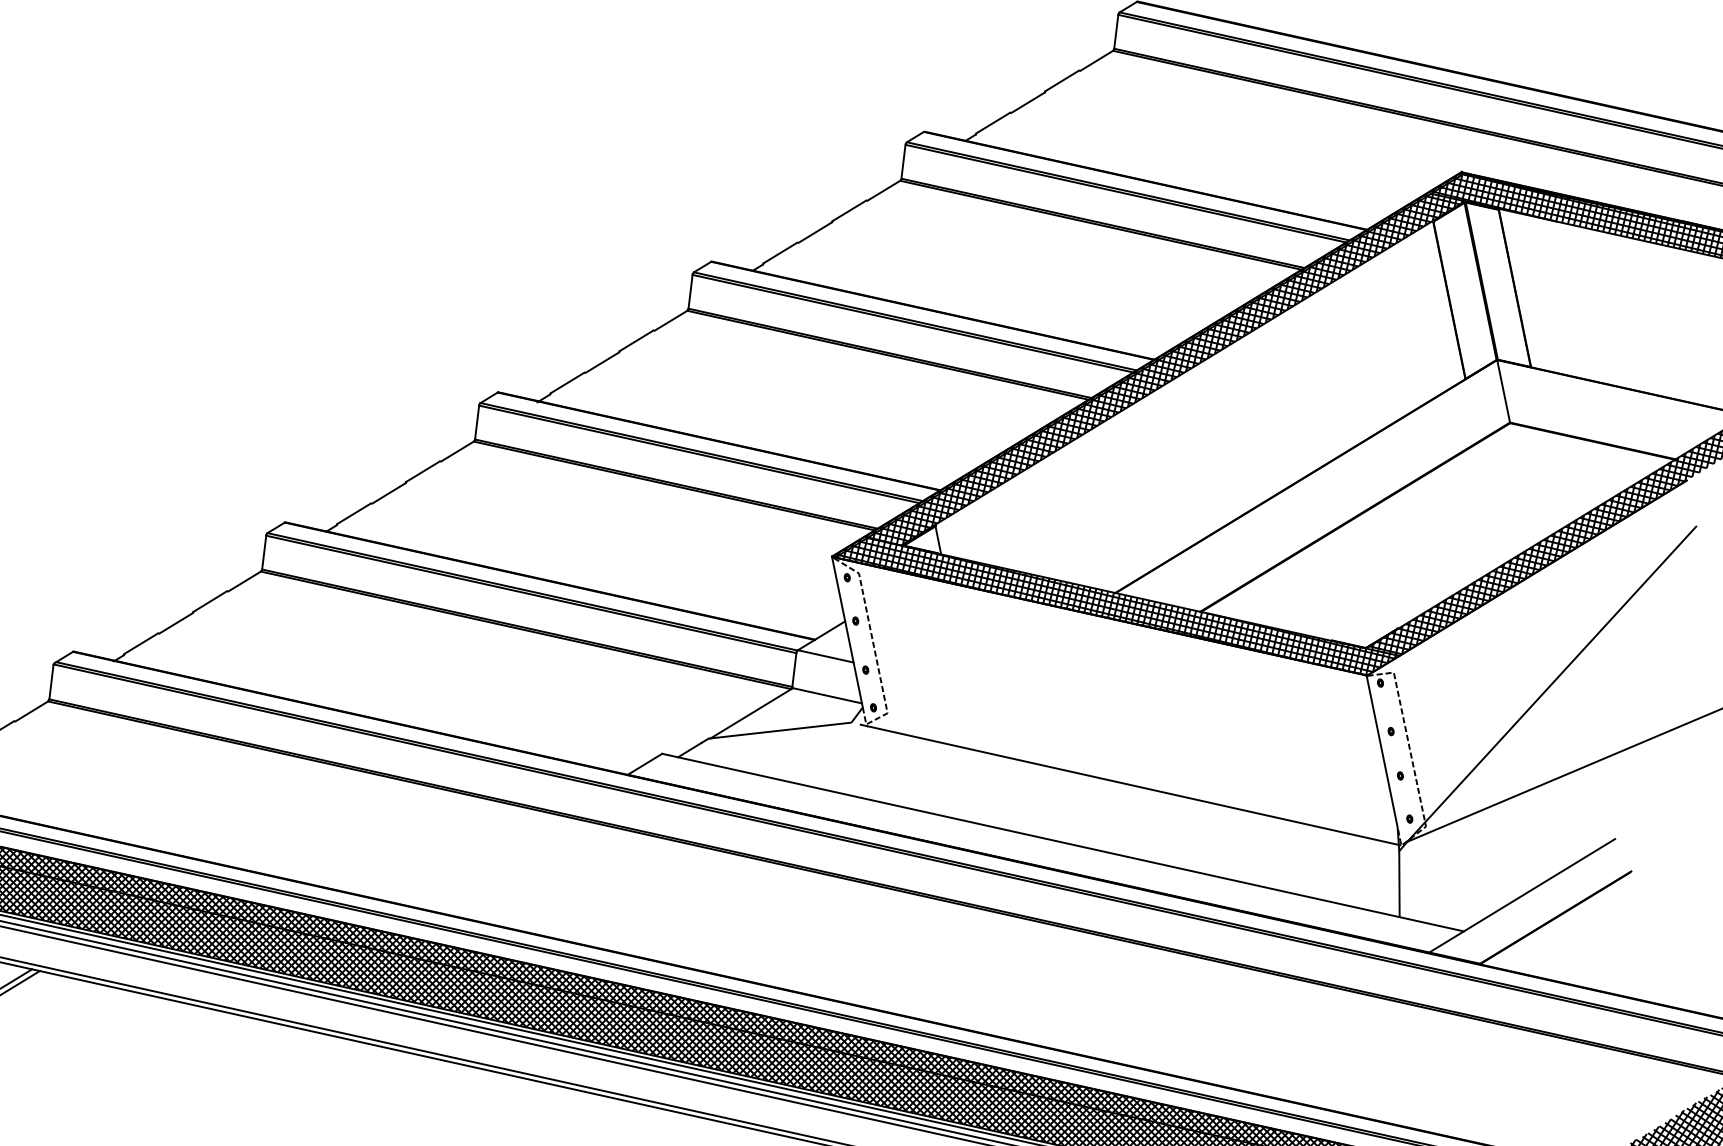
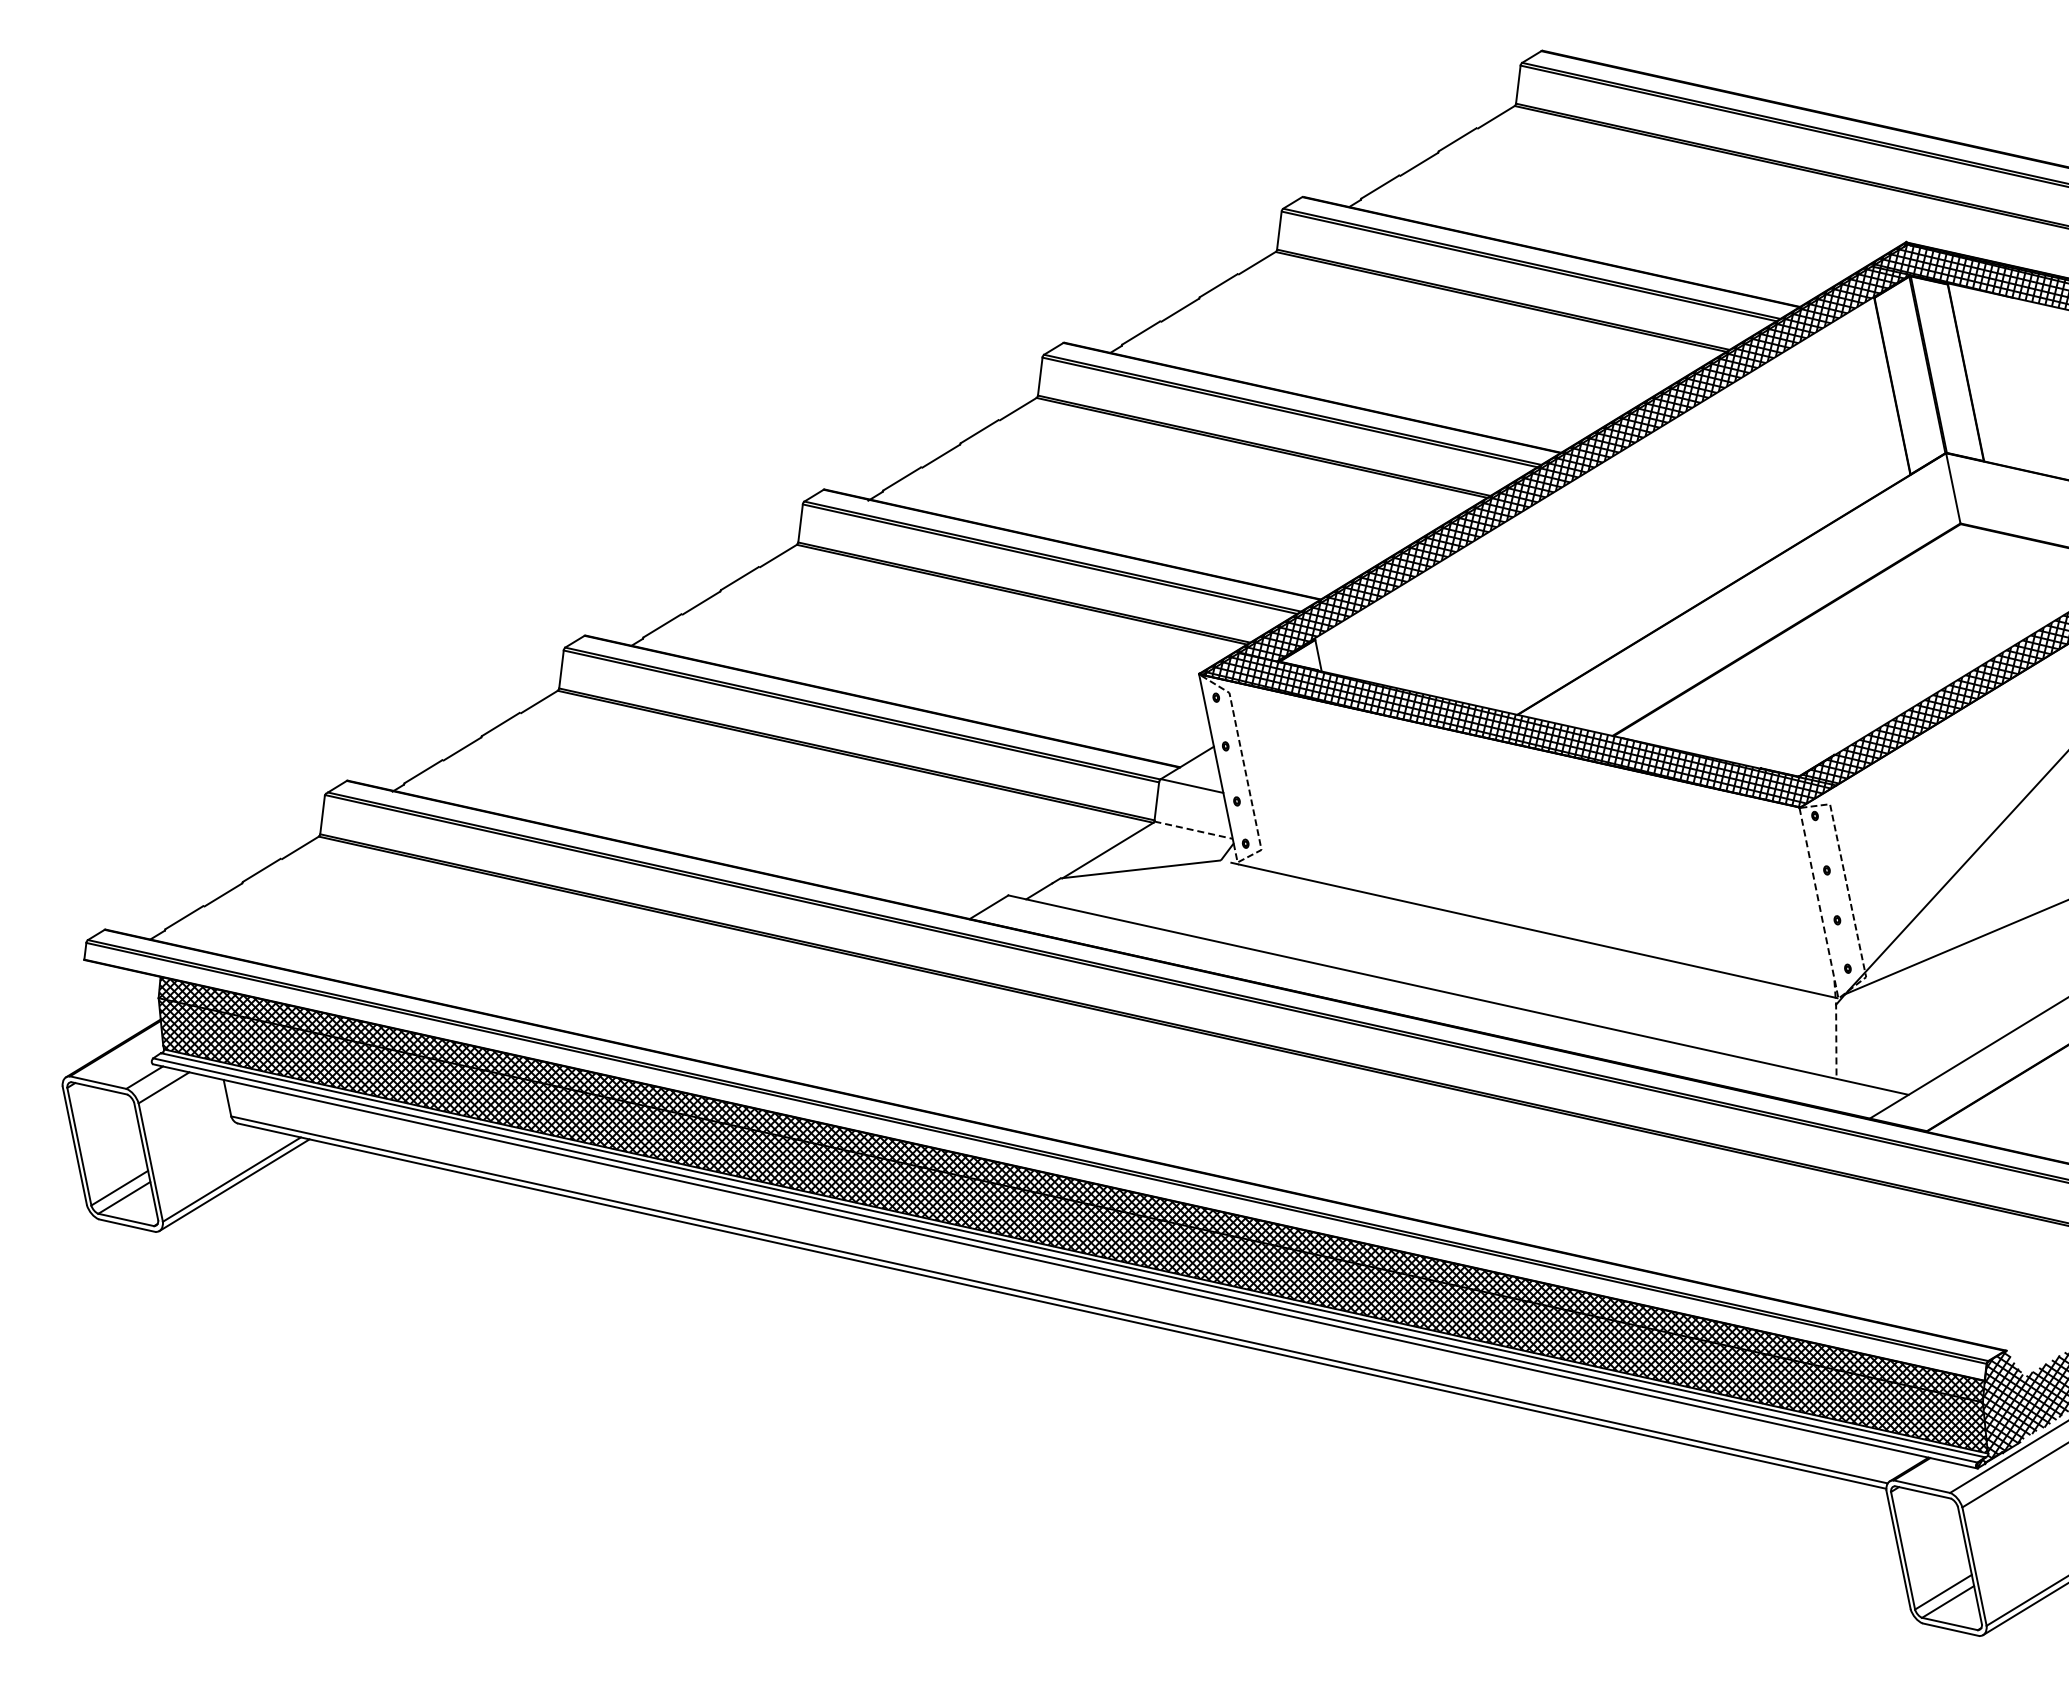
line: (827, 695) -> (1194, 830), solid -> dashed
line: (1391, 797) -> (1827, 944), solid -> dashed

